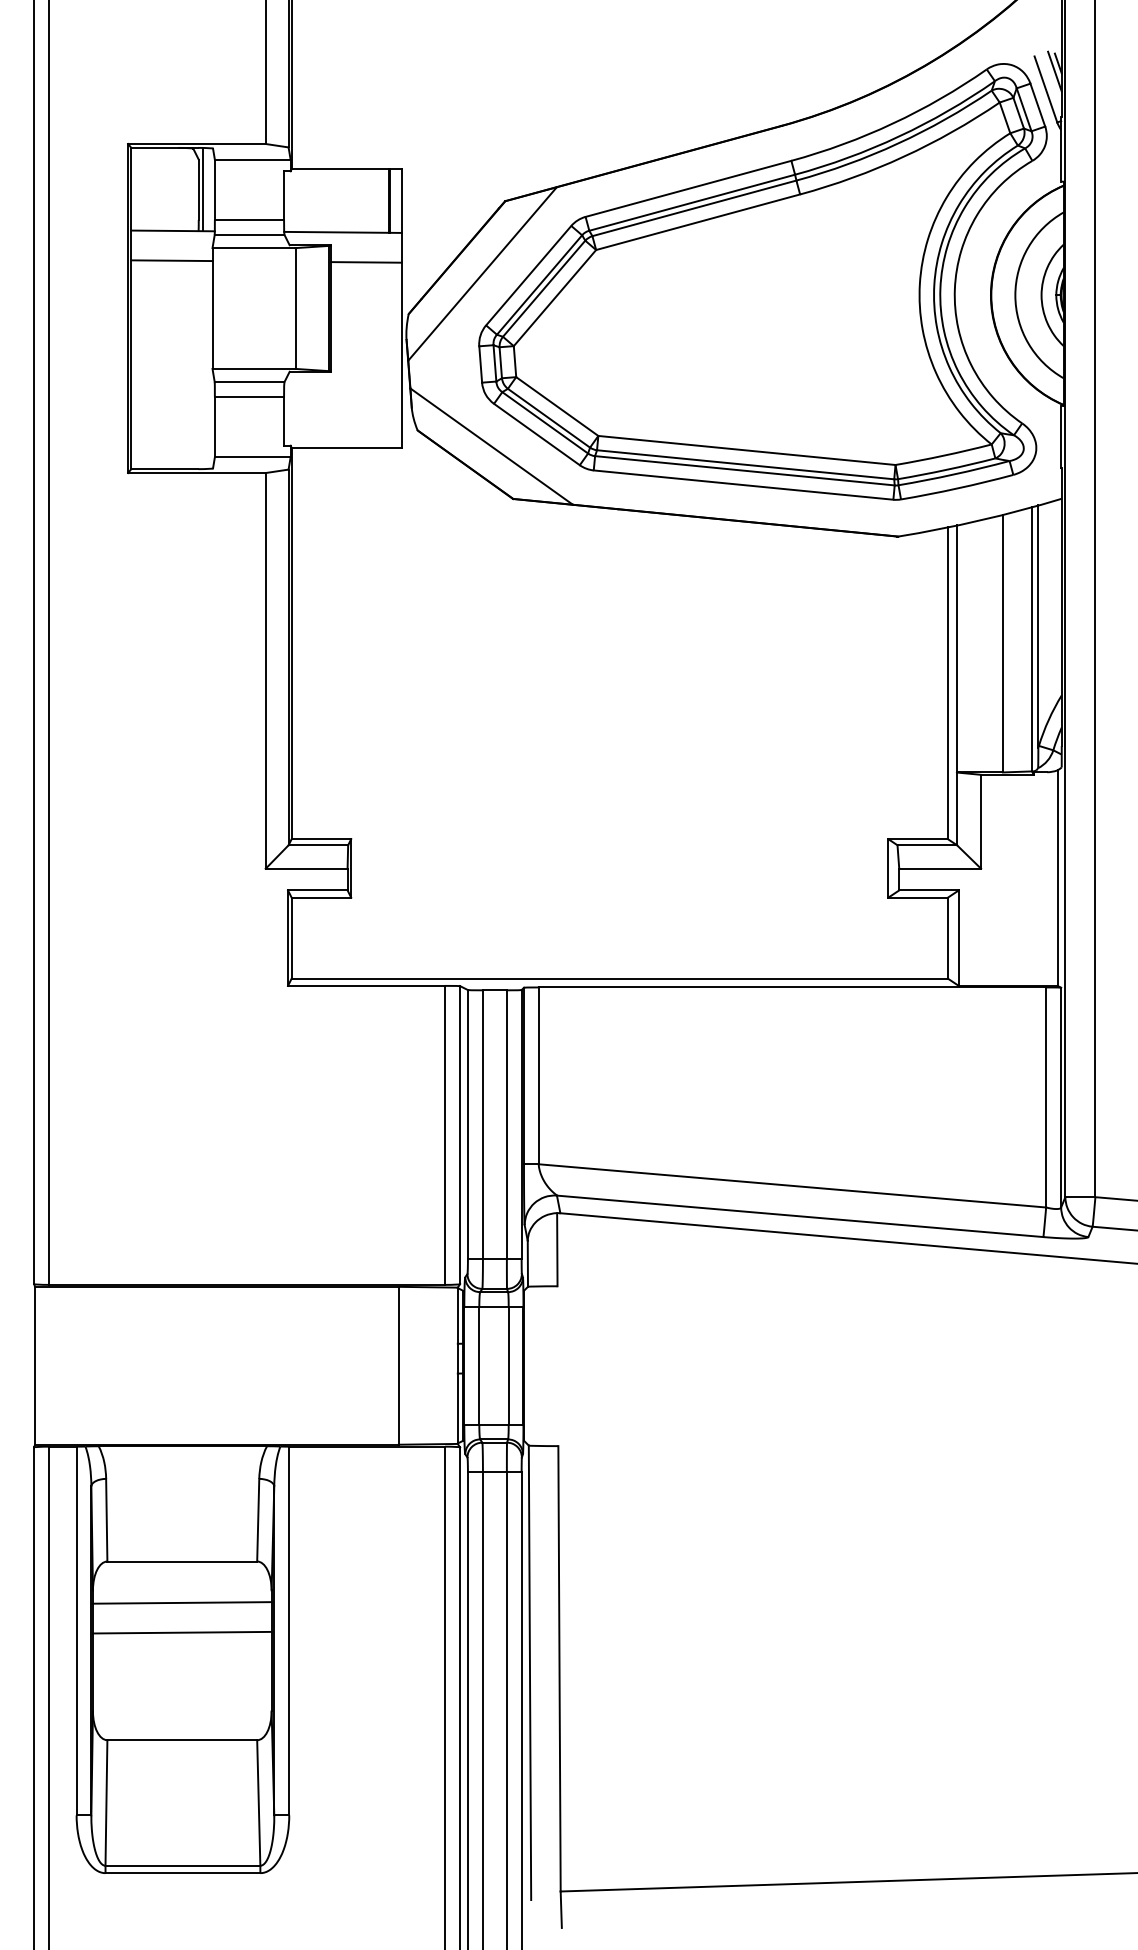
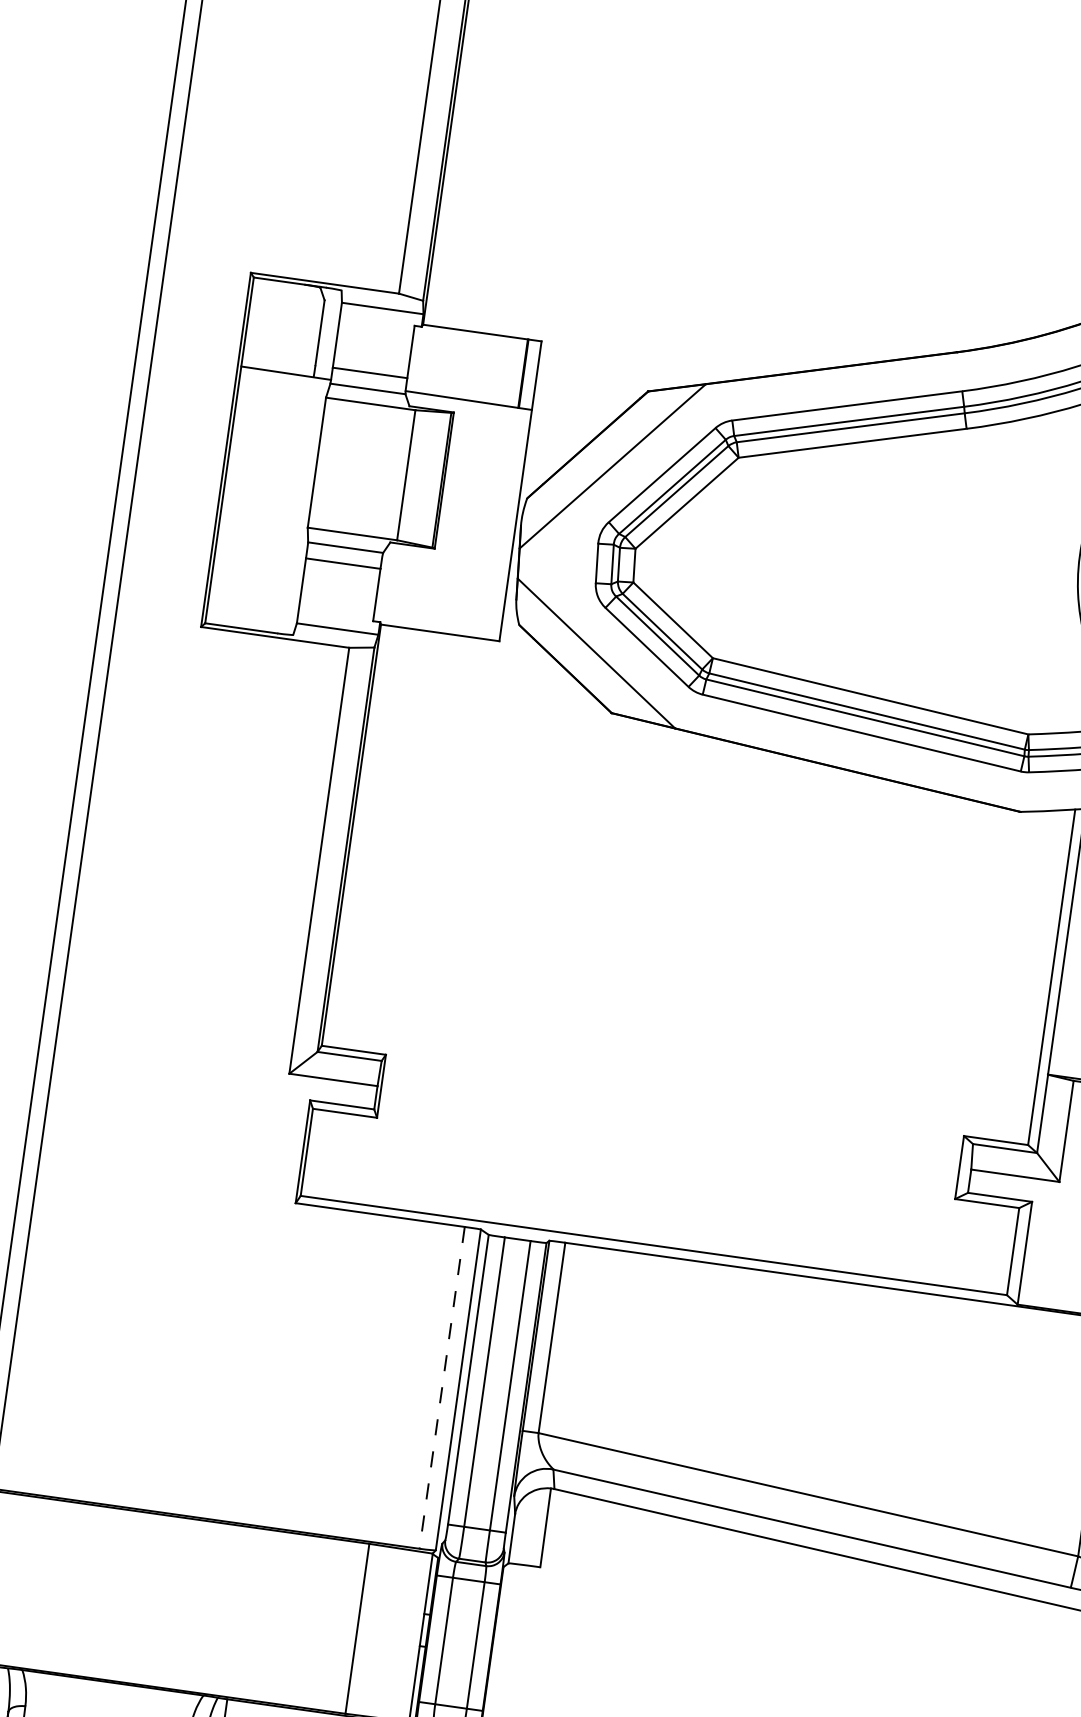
line: (203, 189) -> (325, 333), removed
line: (171, 260) -> (280, 404), removed
line: (365, 262) -> (488, 436), removed
line: (445, 1135) -> (442, 1388), solid -> dashed

